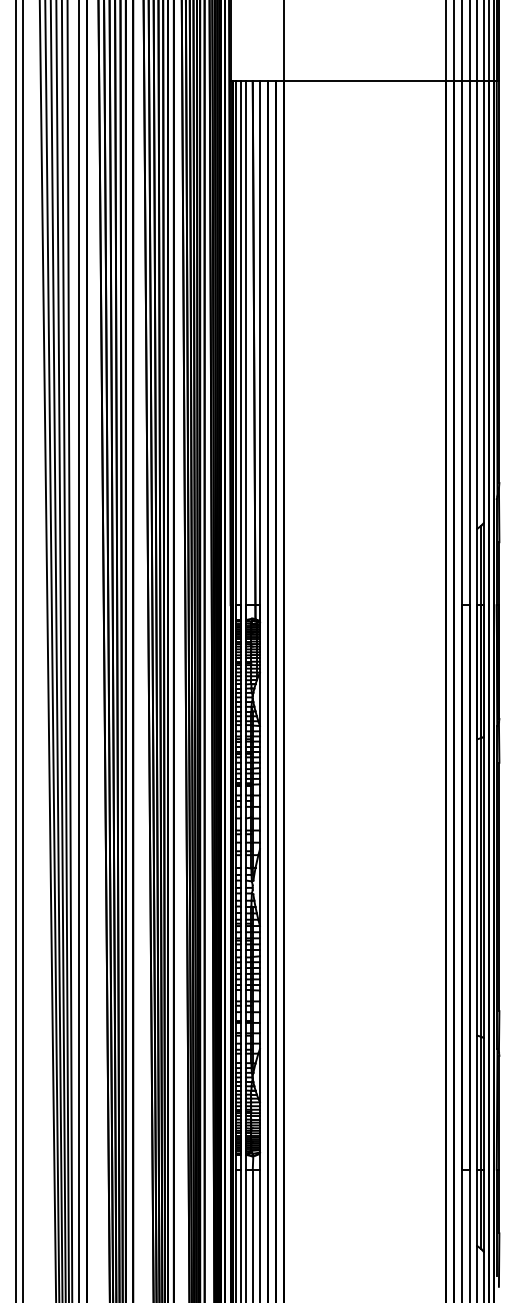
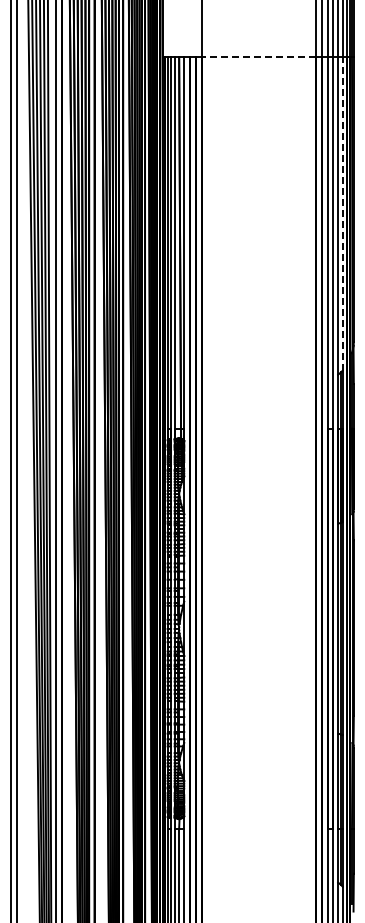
line: (364, 81) -> (258, 57), solid -> dashed
line: (483, 302) -> (342, 214), solid -> dashed

